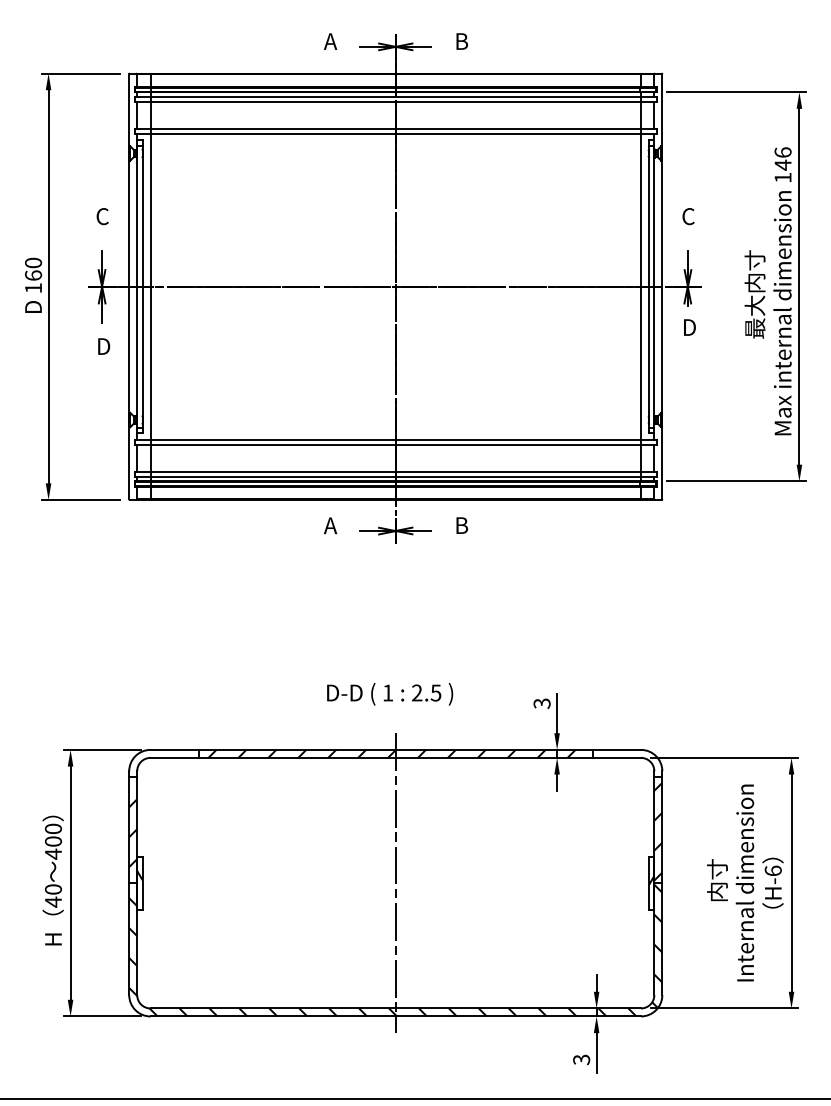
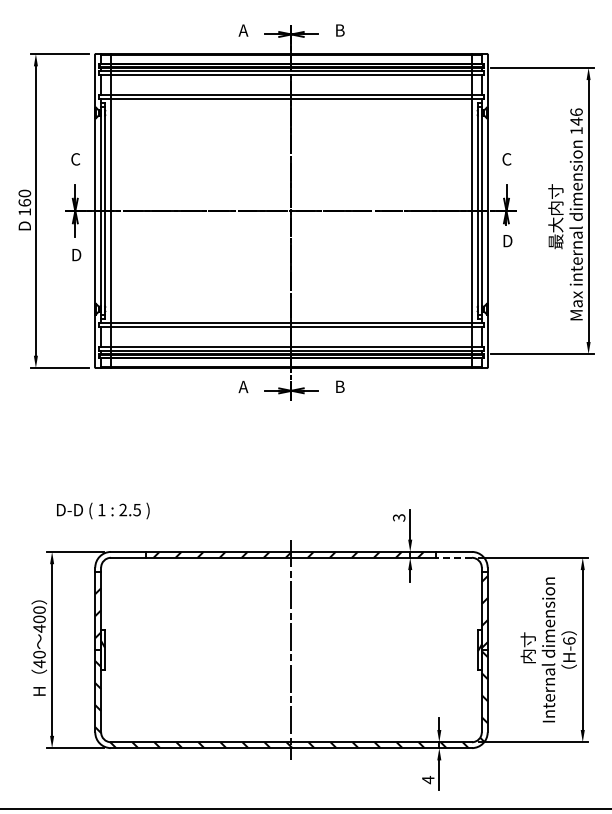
text: (390, 693) -> (103, 510), moved
line: (617, 757) -> (454, 557), solid -> dashed
text: (581, 1060) -> (428, 780), 3 -> 4

